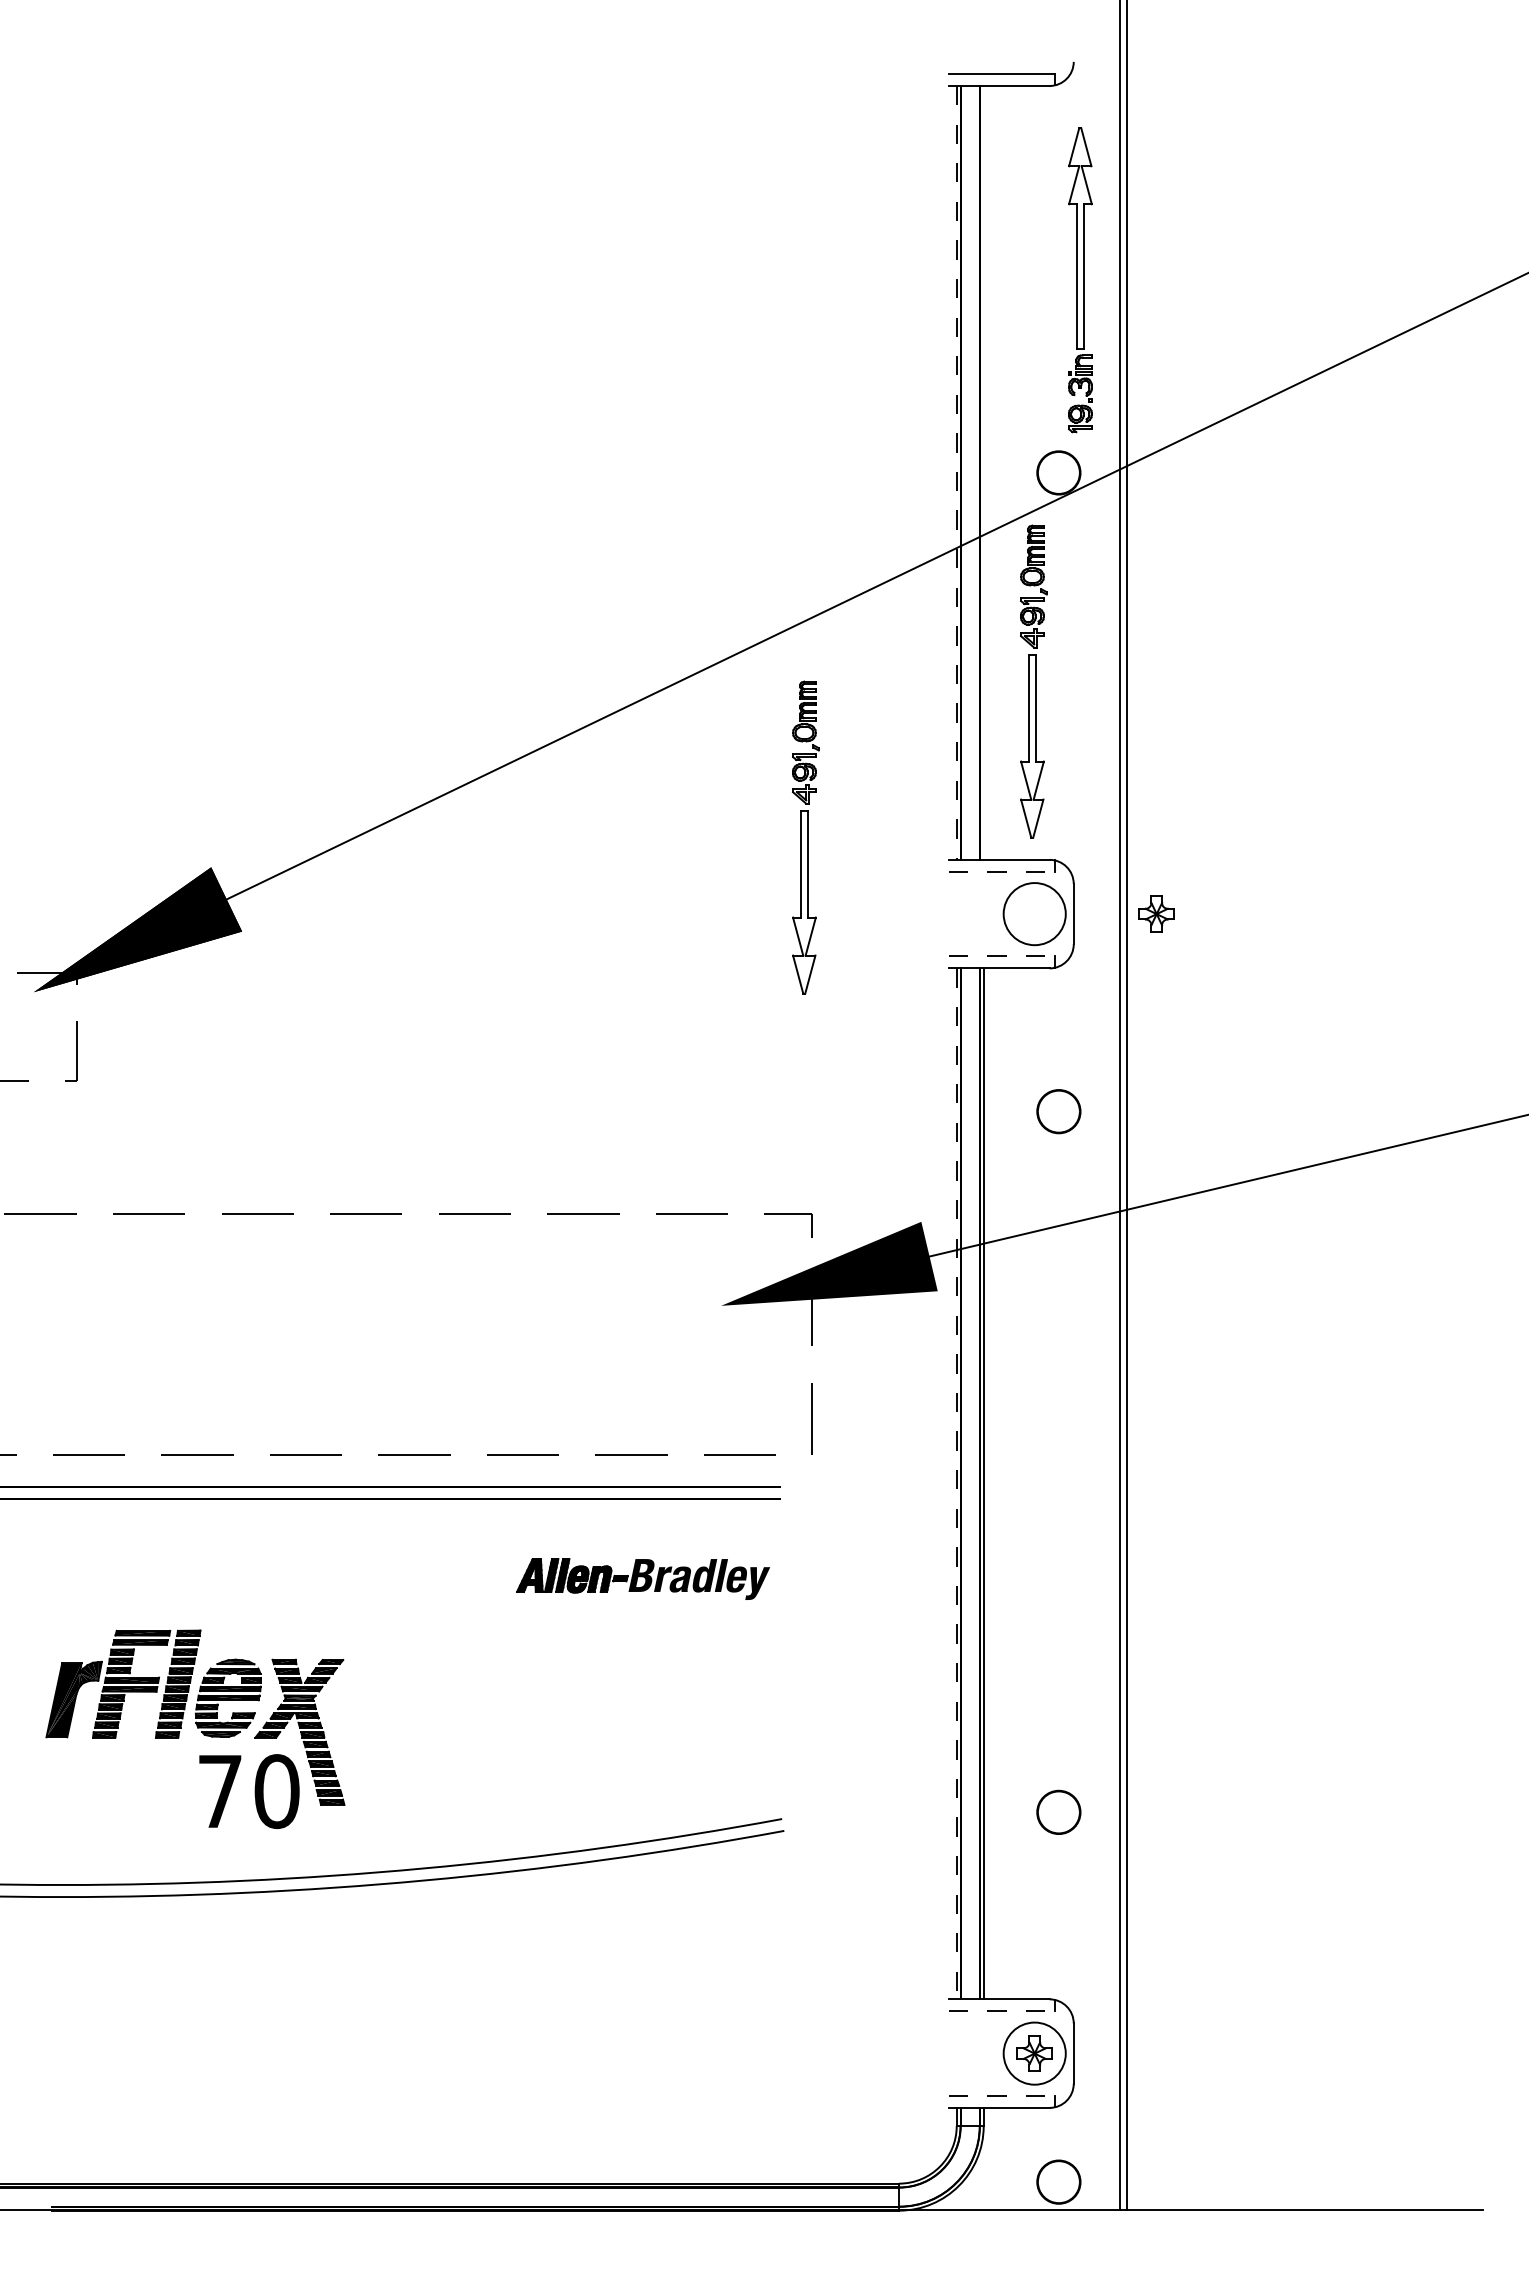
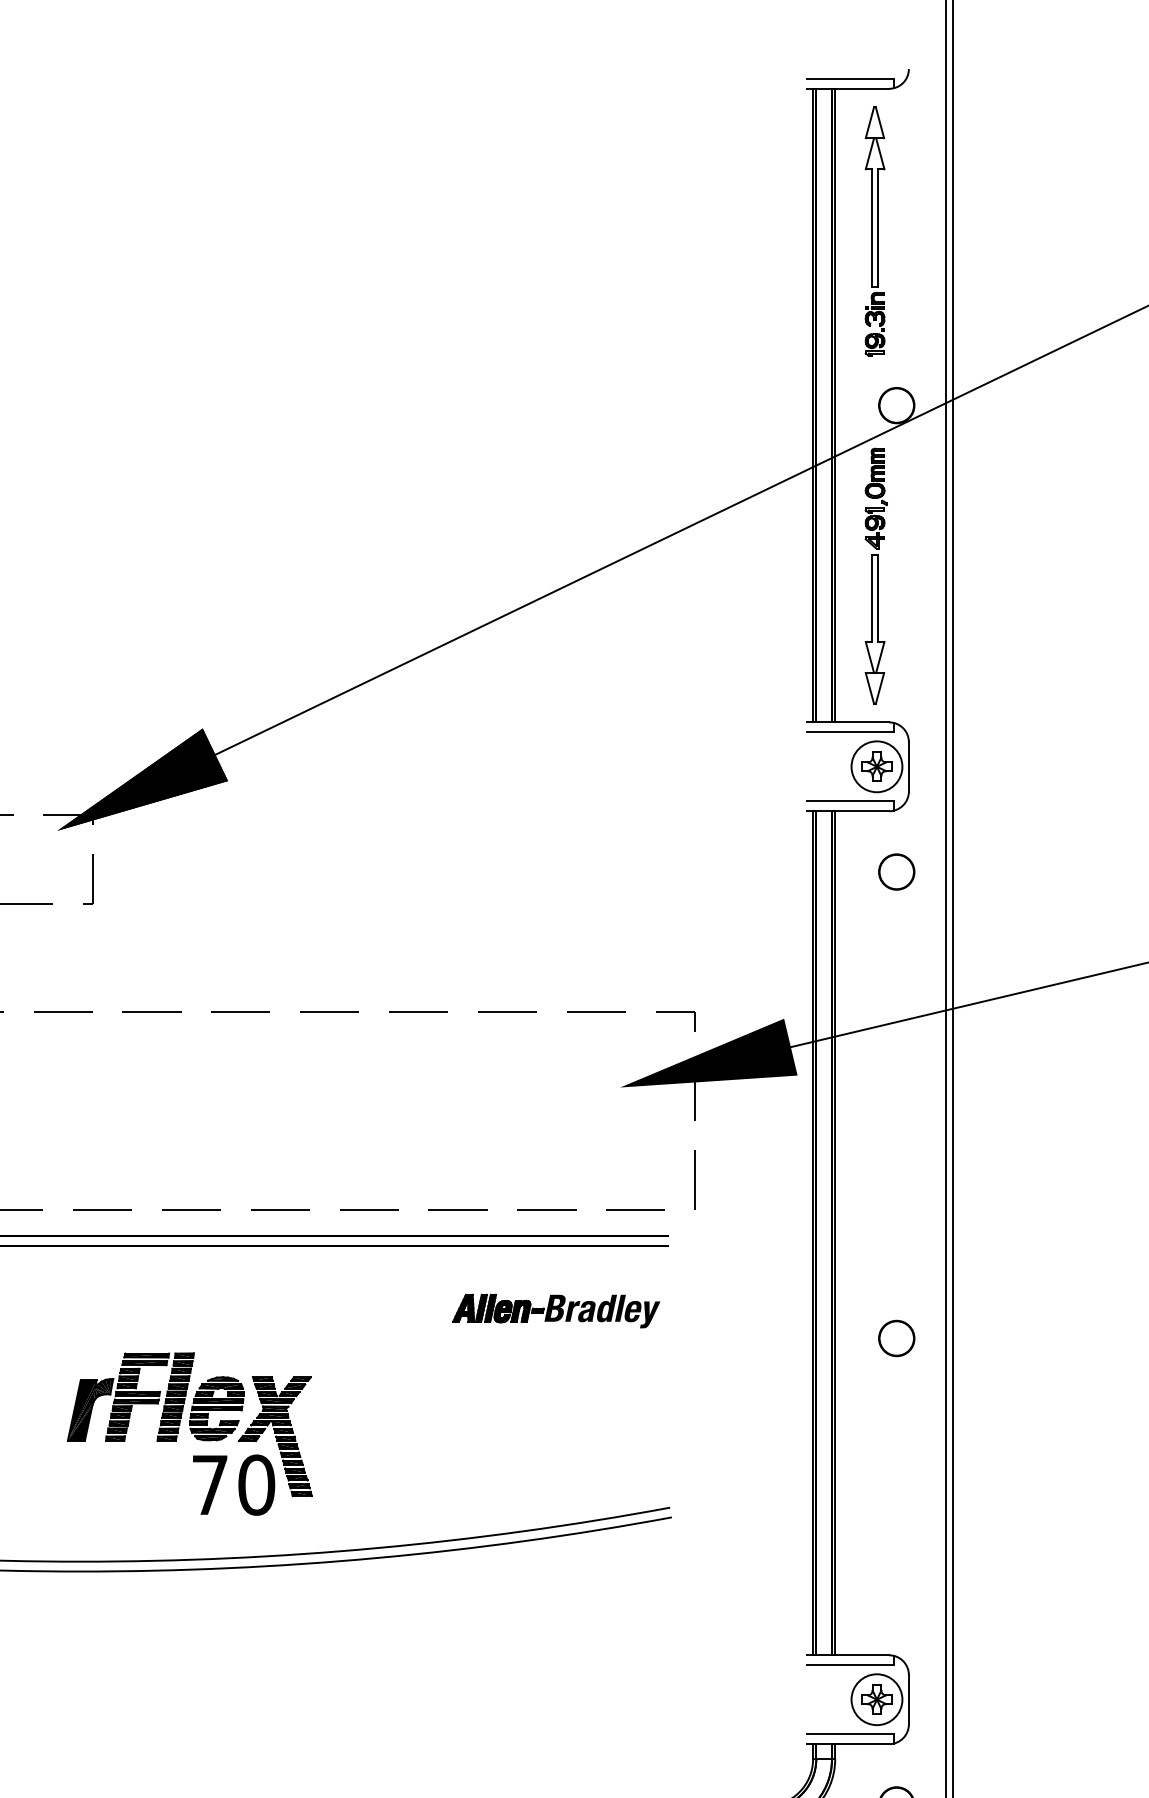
part: (1080, 280) -> (875, 231), moved
line: (956, 472) -> (812, 405), dashed -> solid
line: (983, 472) -> (835, 405), added
part: (805, 837) -> (689, 704), removed
line: (1002, 871) -> (850, 731), dashed -> solid
part: (1156, 913) -> (876, 766), moved
line: (1002, 956) -> (850, 801), dashed -> solid
circle: (1058, 1111) -> (896, 871), moved
line: (956, 1484) -> (812, 1233), dashed -> solid
circle: (1058, 1811) -> (896, 1337), moved
line: (1002, 2011) -> (850, 1665), dashed -> solid
line: (1002, 2095) -> (850, 1734), dashed -> solid

